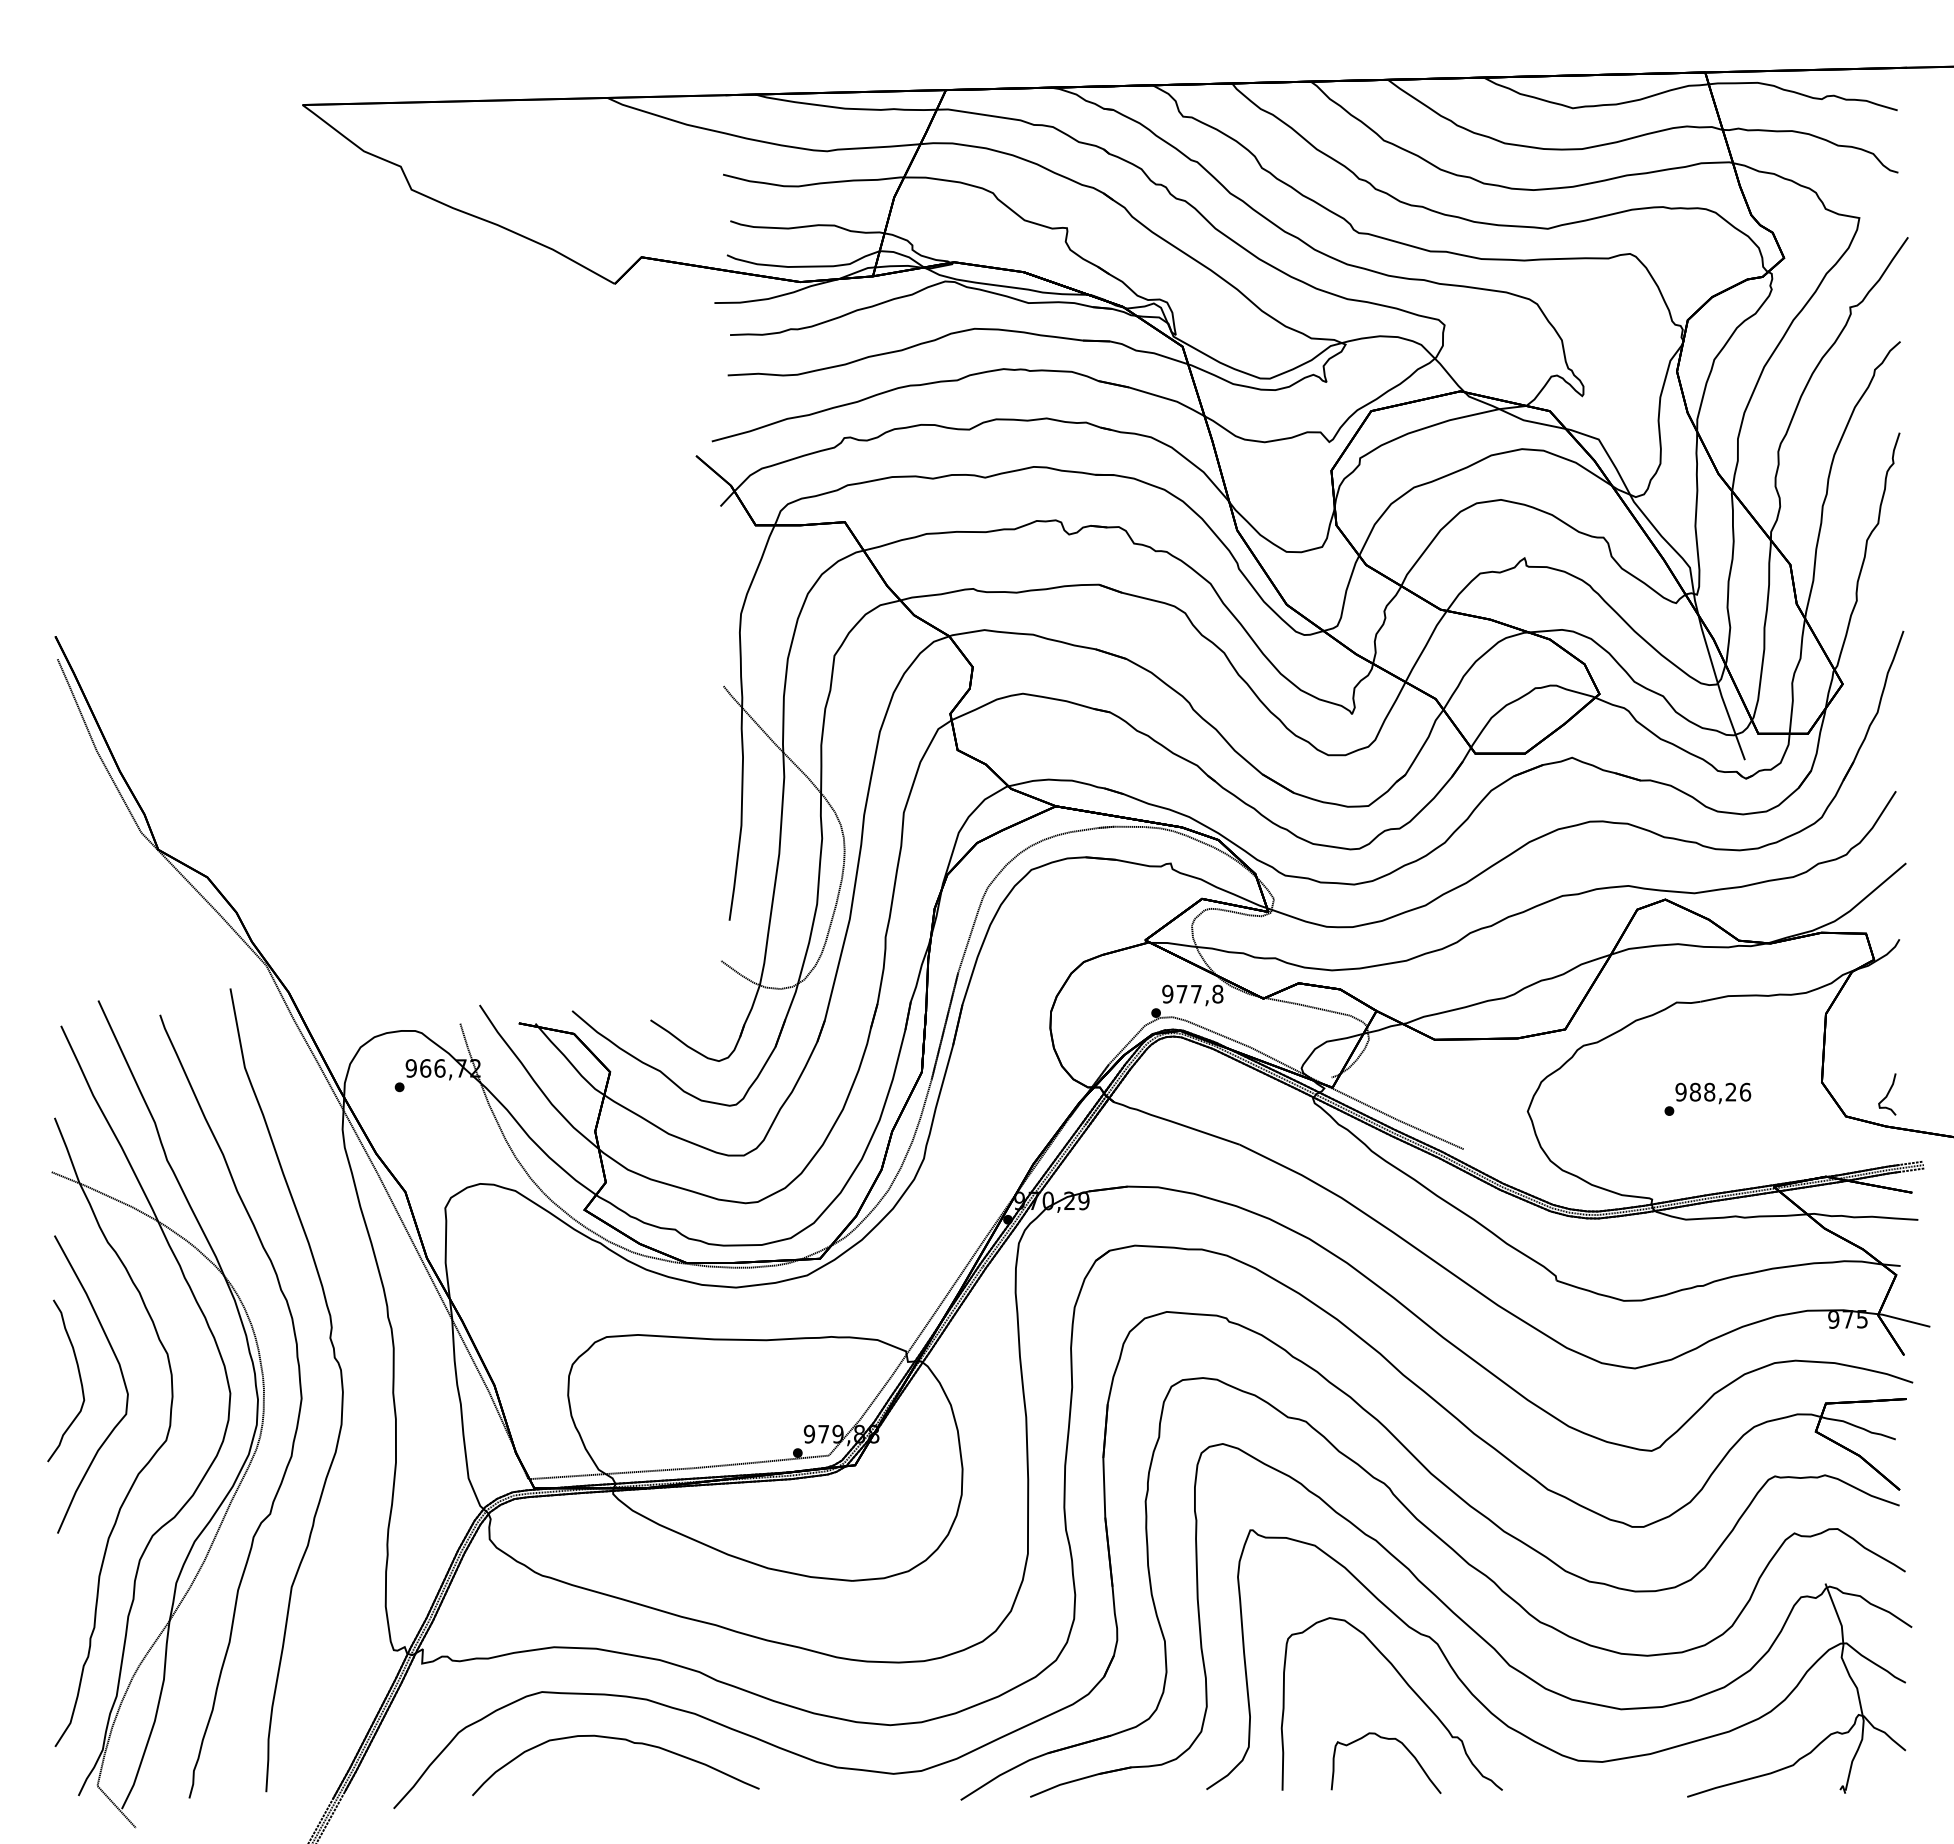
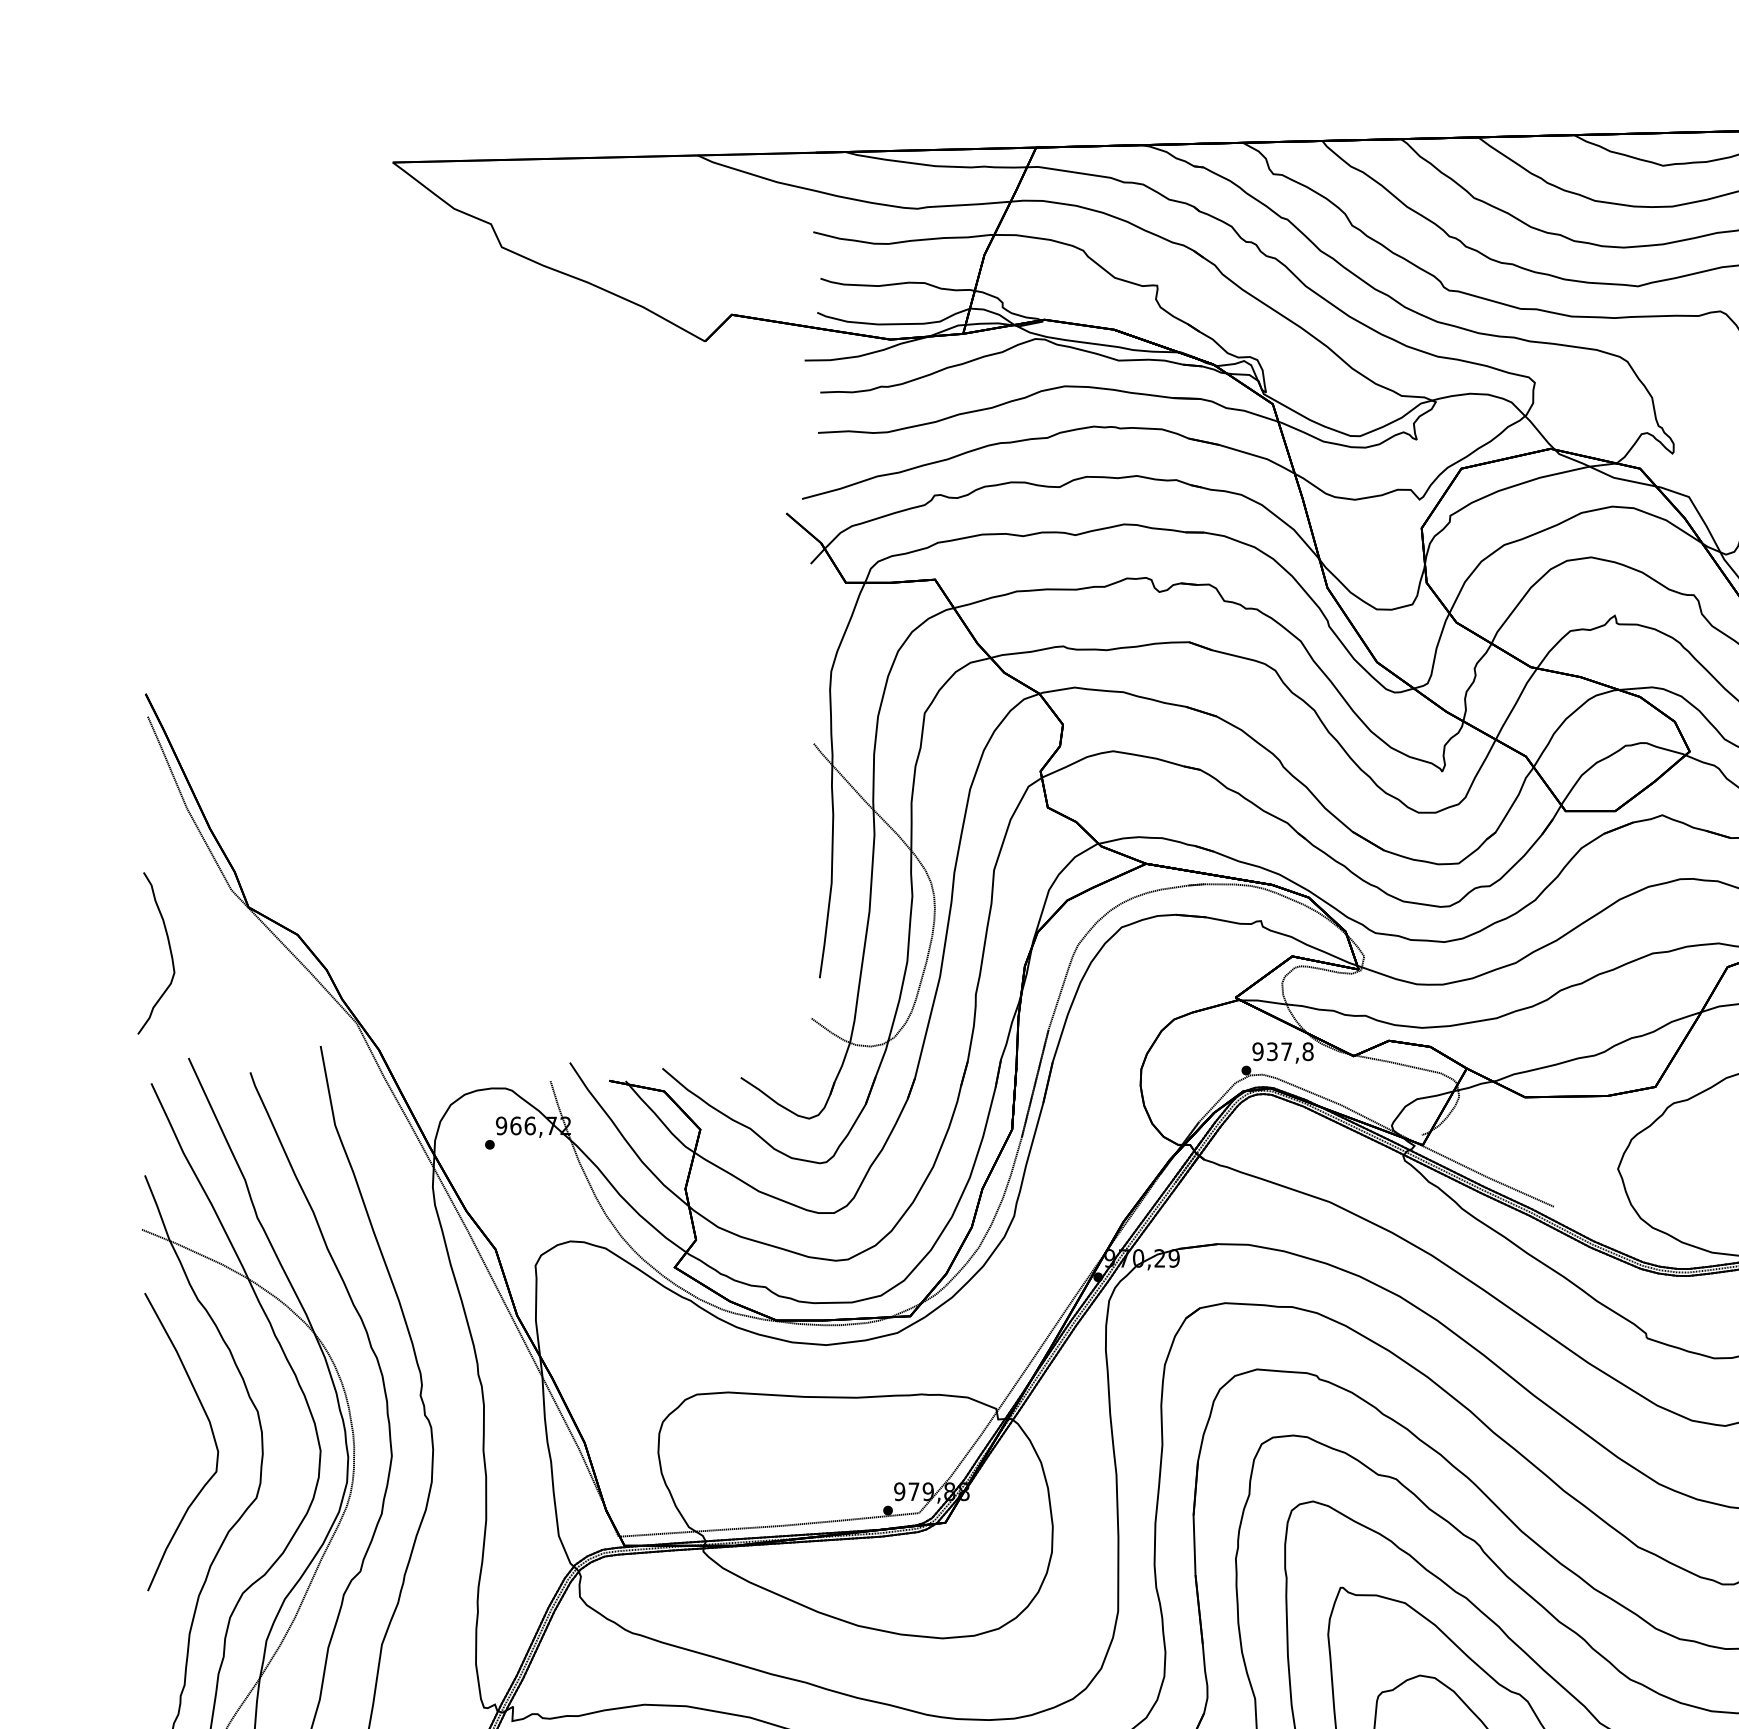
text: (1181, 993) -> (1271, 1051), 977,8 -> 937,8
part: (79, 1379) -> (169, 952), moved

